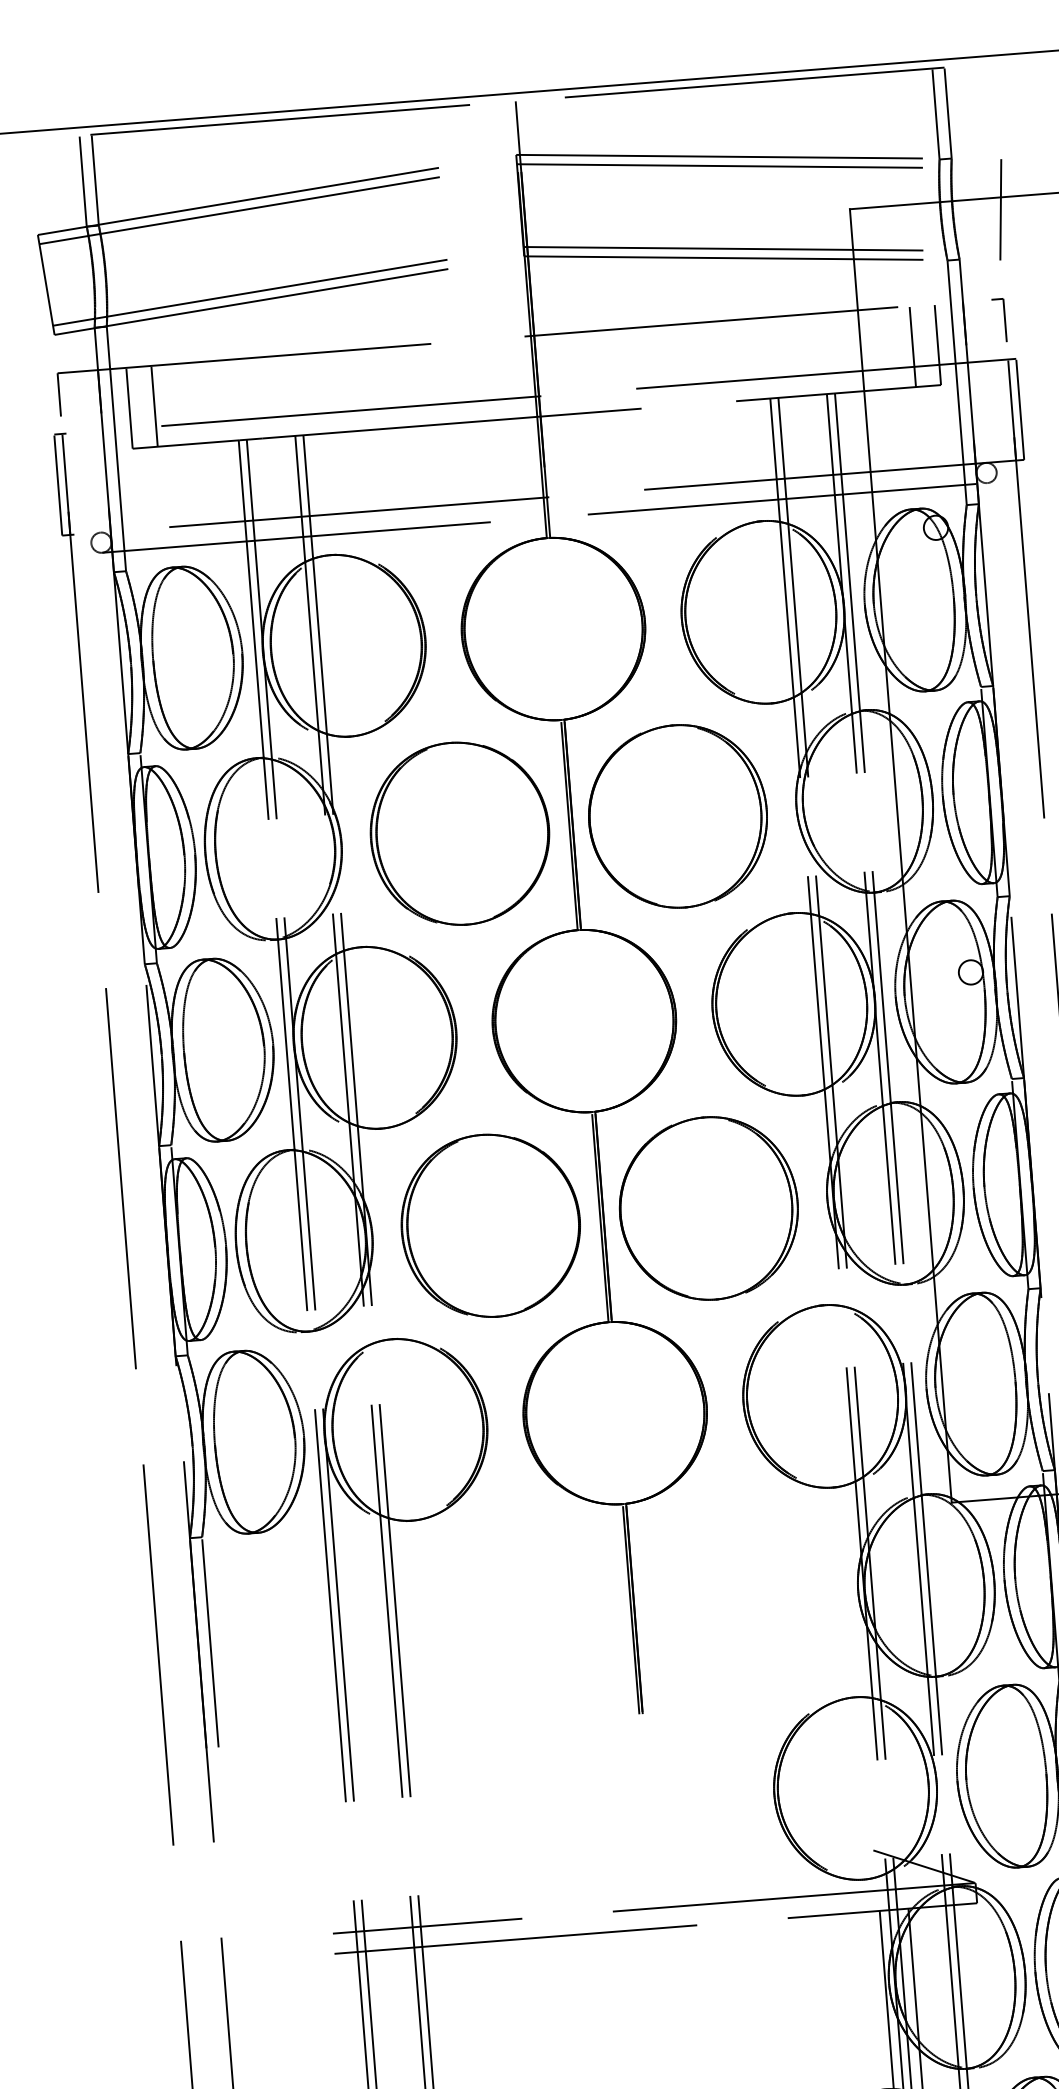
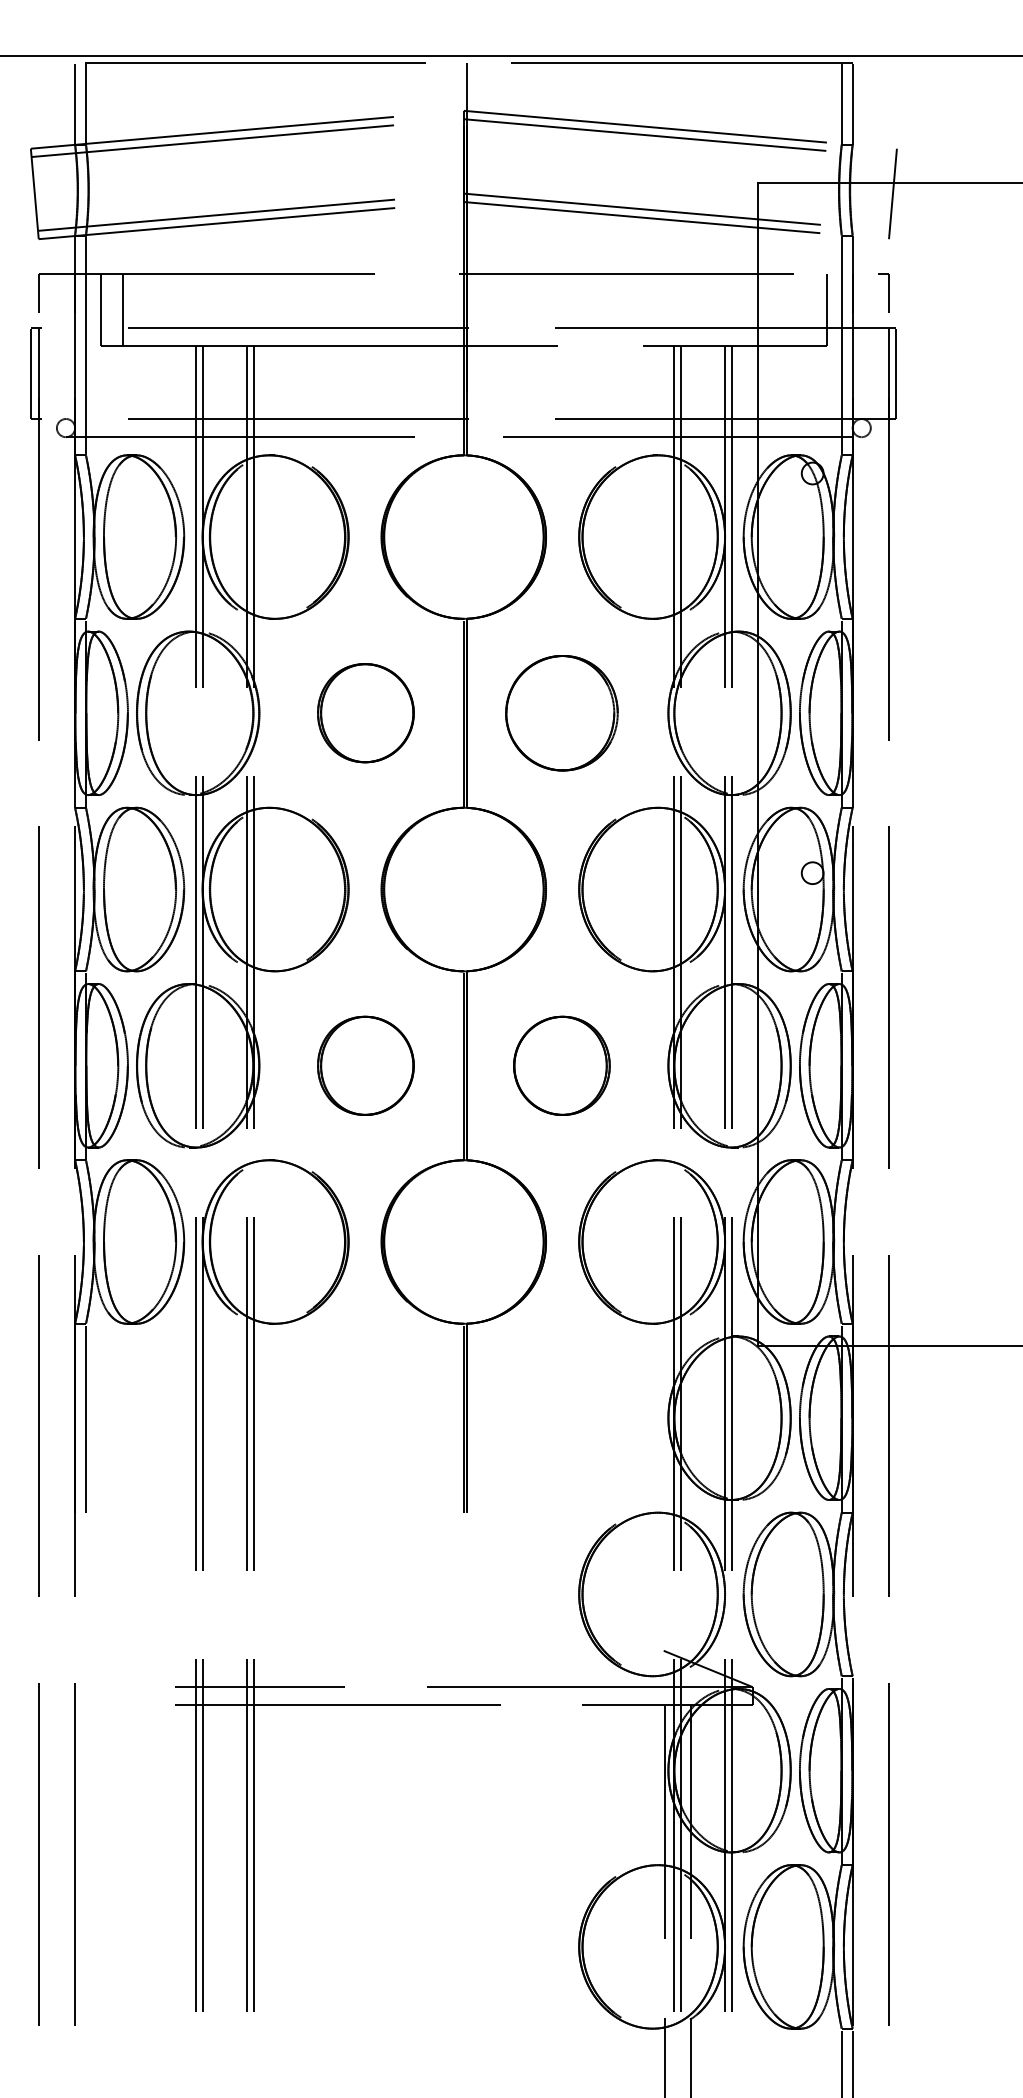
line: (912, 346) -> (804, 309), removed
part: (677, 815) -> (561, 712), size x0.7
part: (459, 832) -> (365, 712), size x0.6
part: (708, 1208) -> (561, 1065), size x0.6
part: (490, 1225) -> (365, 1065), size x0.6

